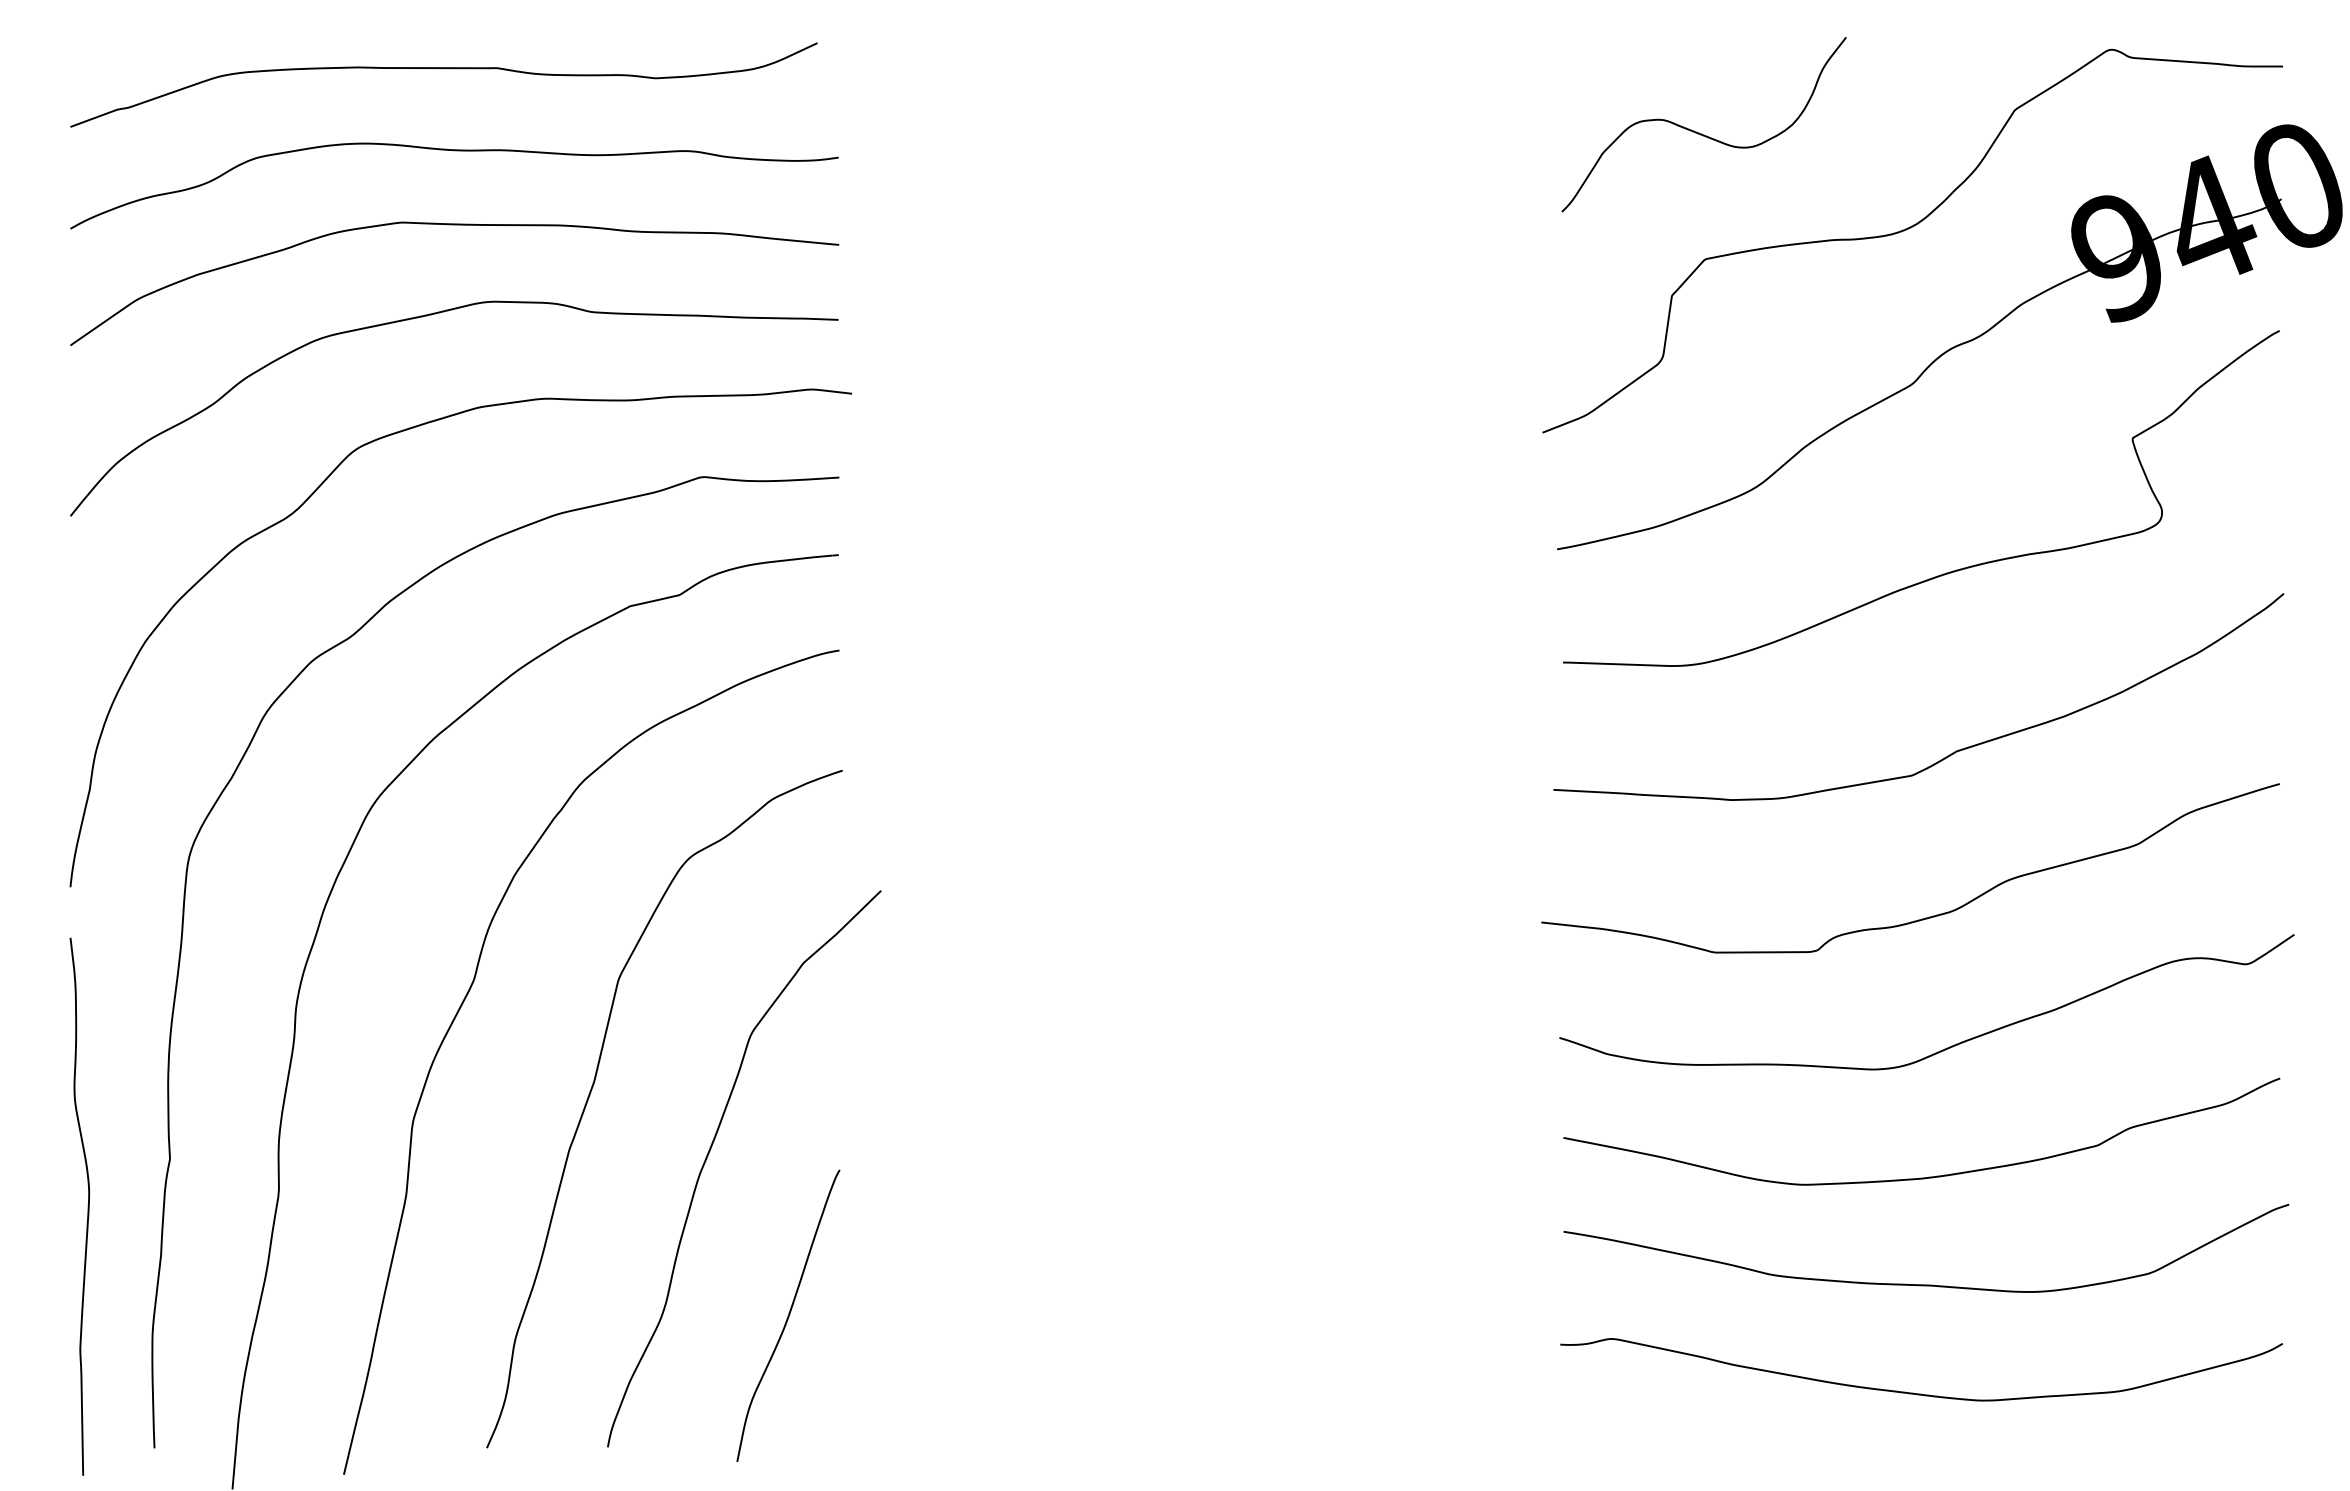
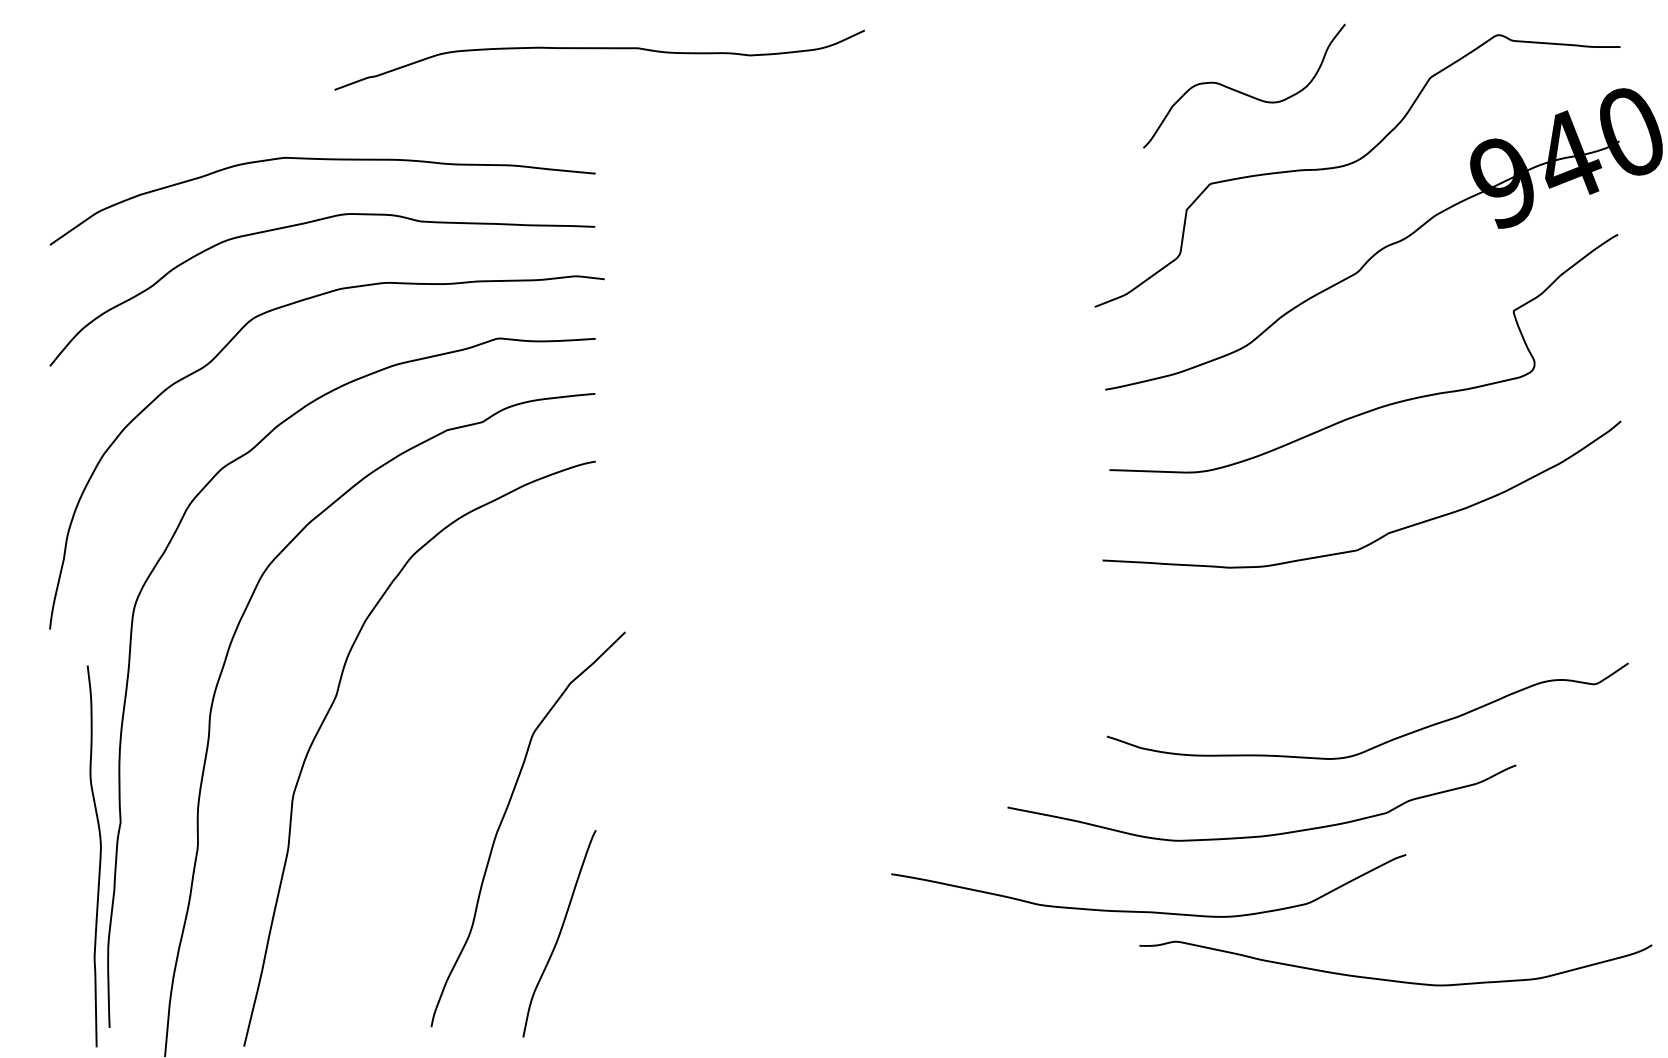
curve: (443, 68) -> (599, 48), moved
curve: (1699, 132) -> (1241, 91), moved
curve: (454, 151) -> (322, 107), removed
curve: (1921, 918) -> (1363, 651), removed
curve: (594, 1084) -> (421, 769), removed
curve: (1928, 1176) -> (1266, 834), moved
curve: (87, 1206) -> (99, 856), moved
curve: (1926, 1284) -> (1148, 911), moved
curve: (1921, 1393) -> (1395, 980), moved

